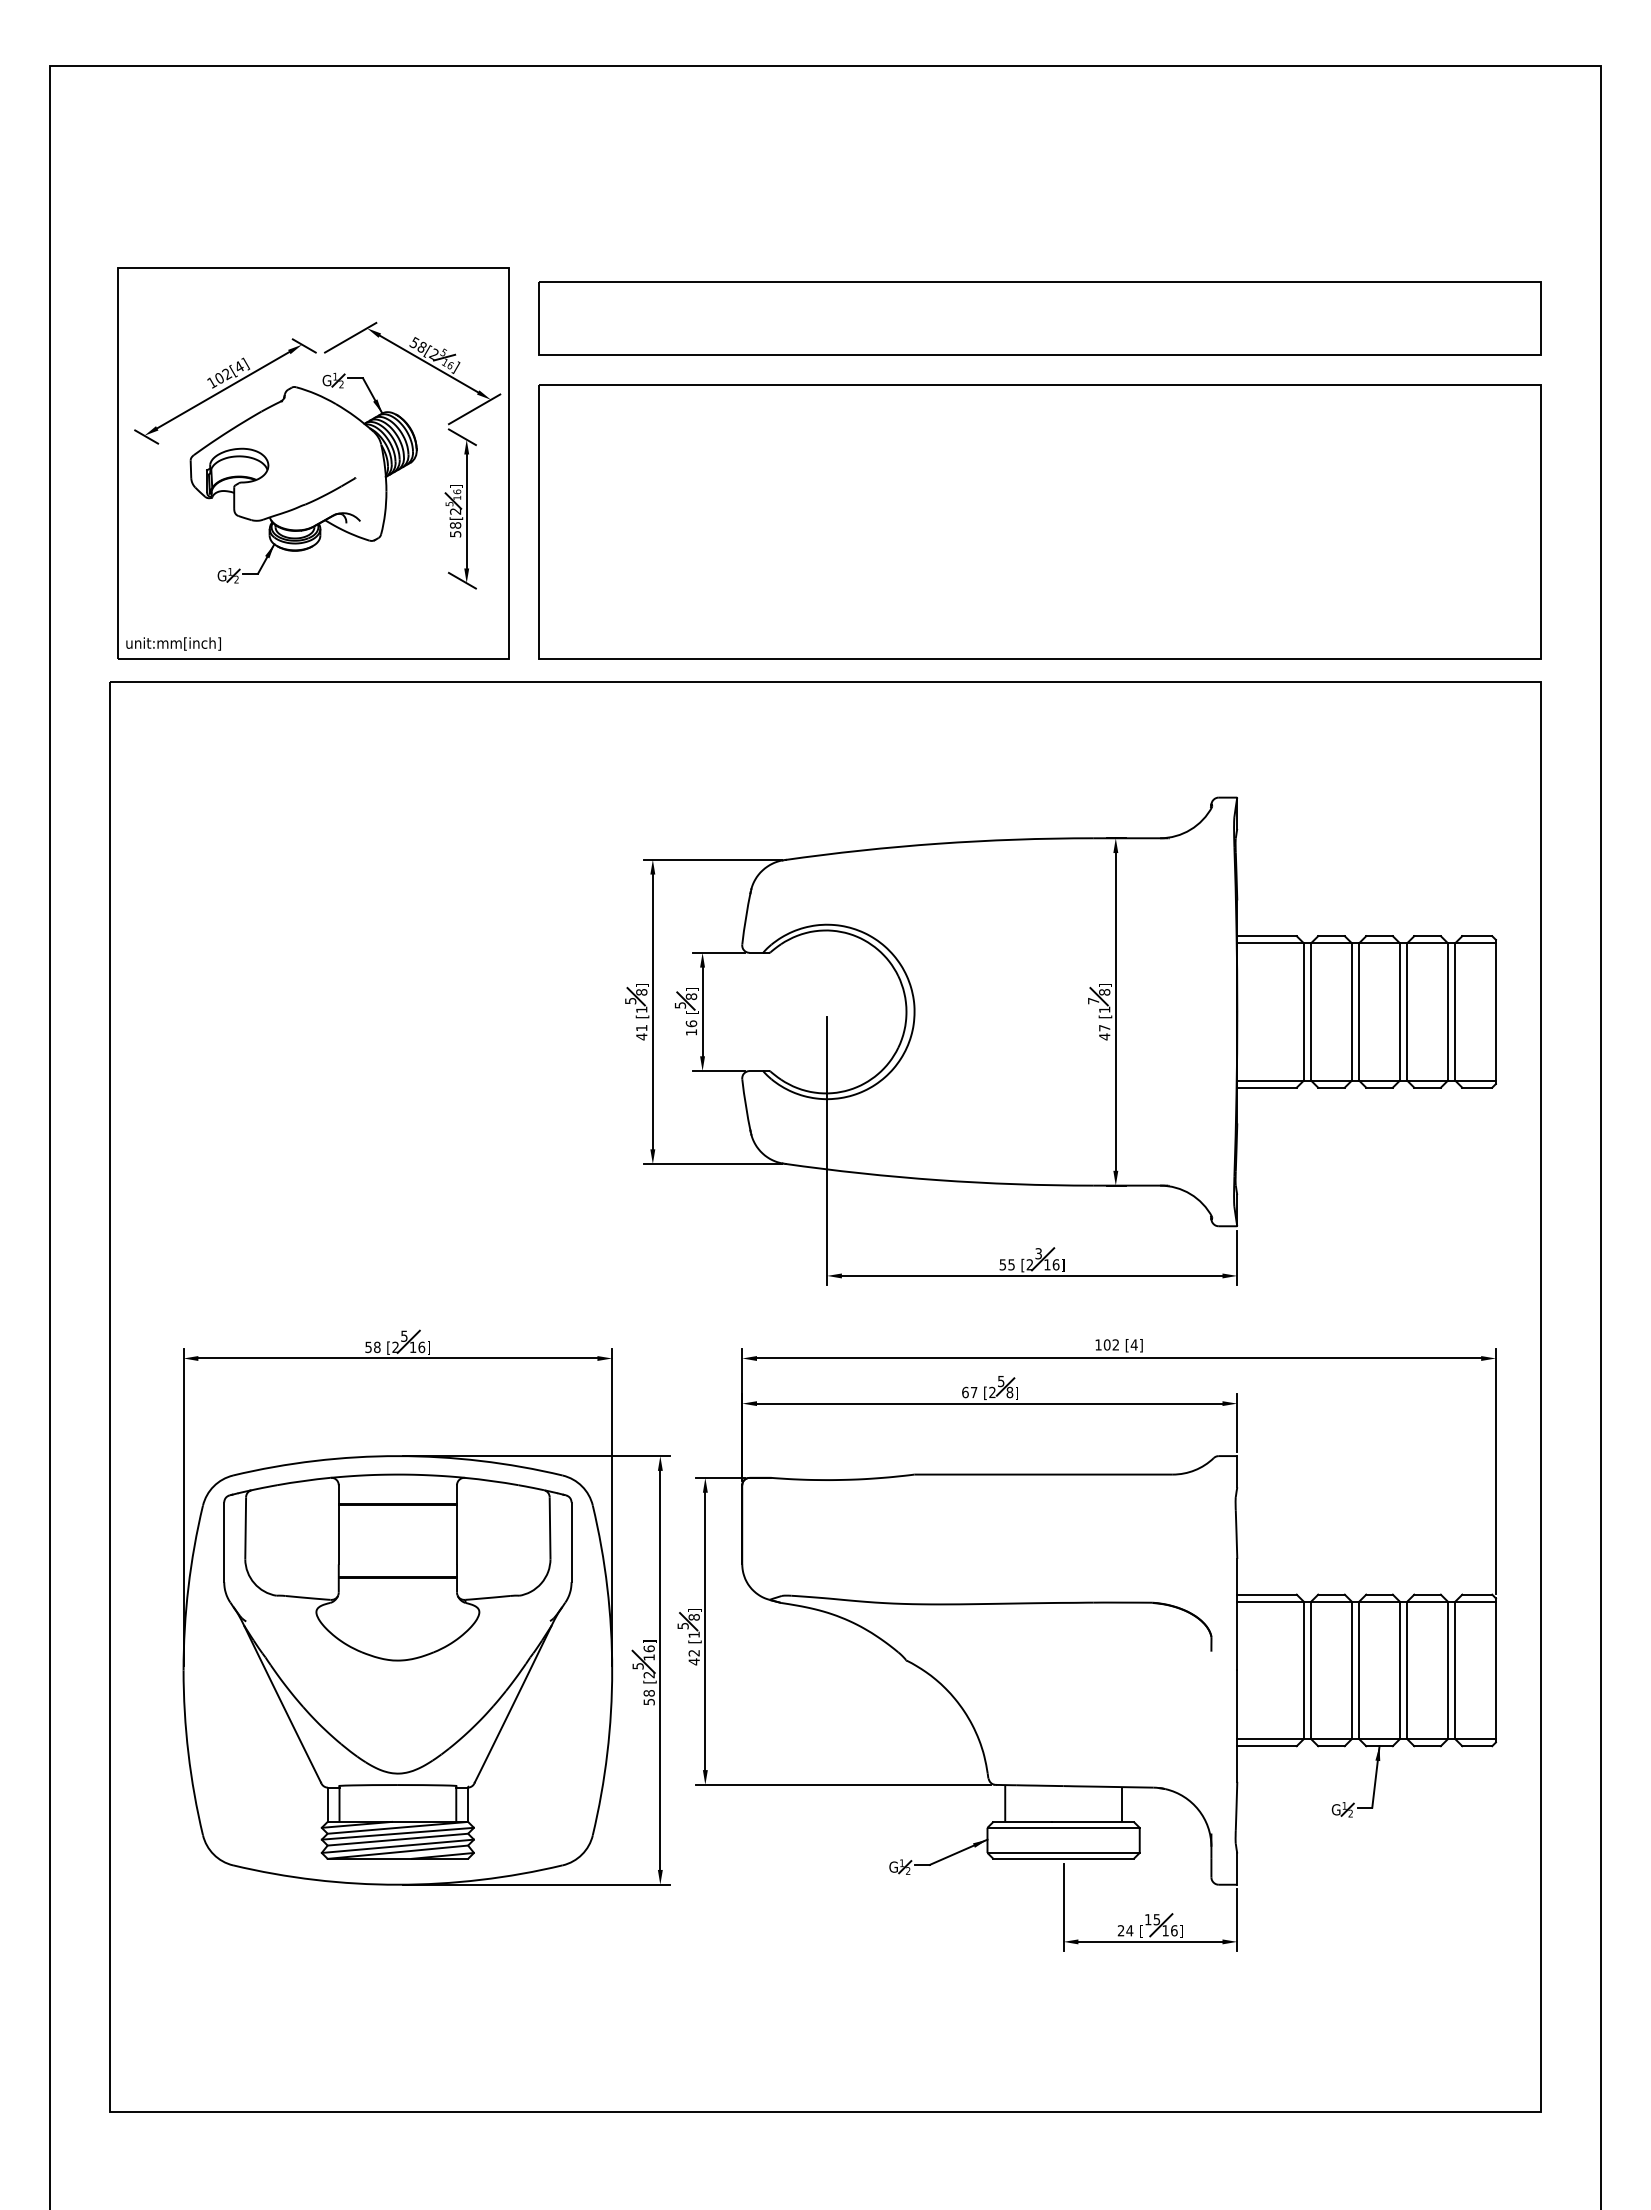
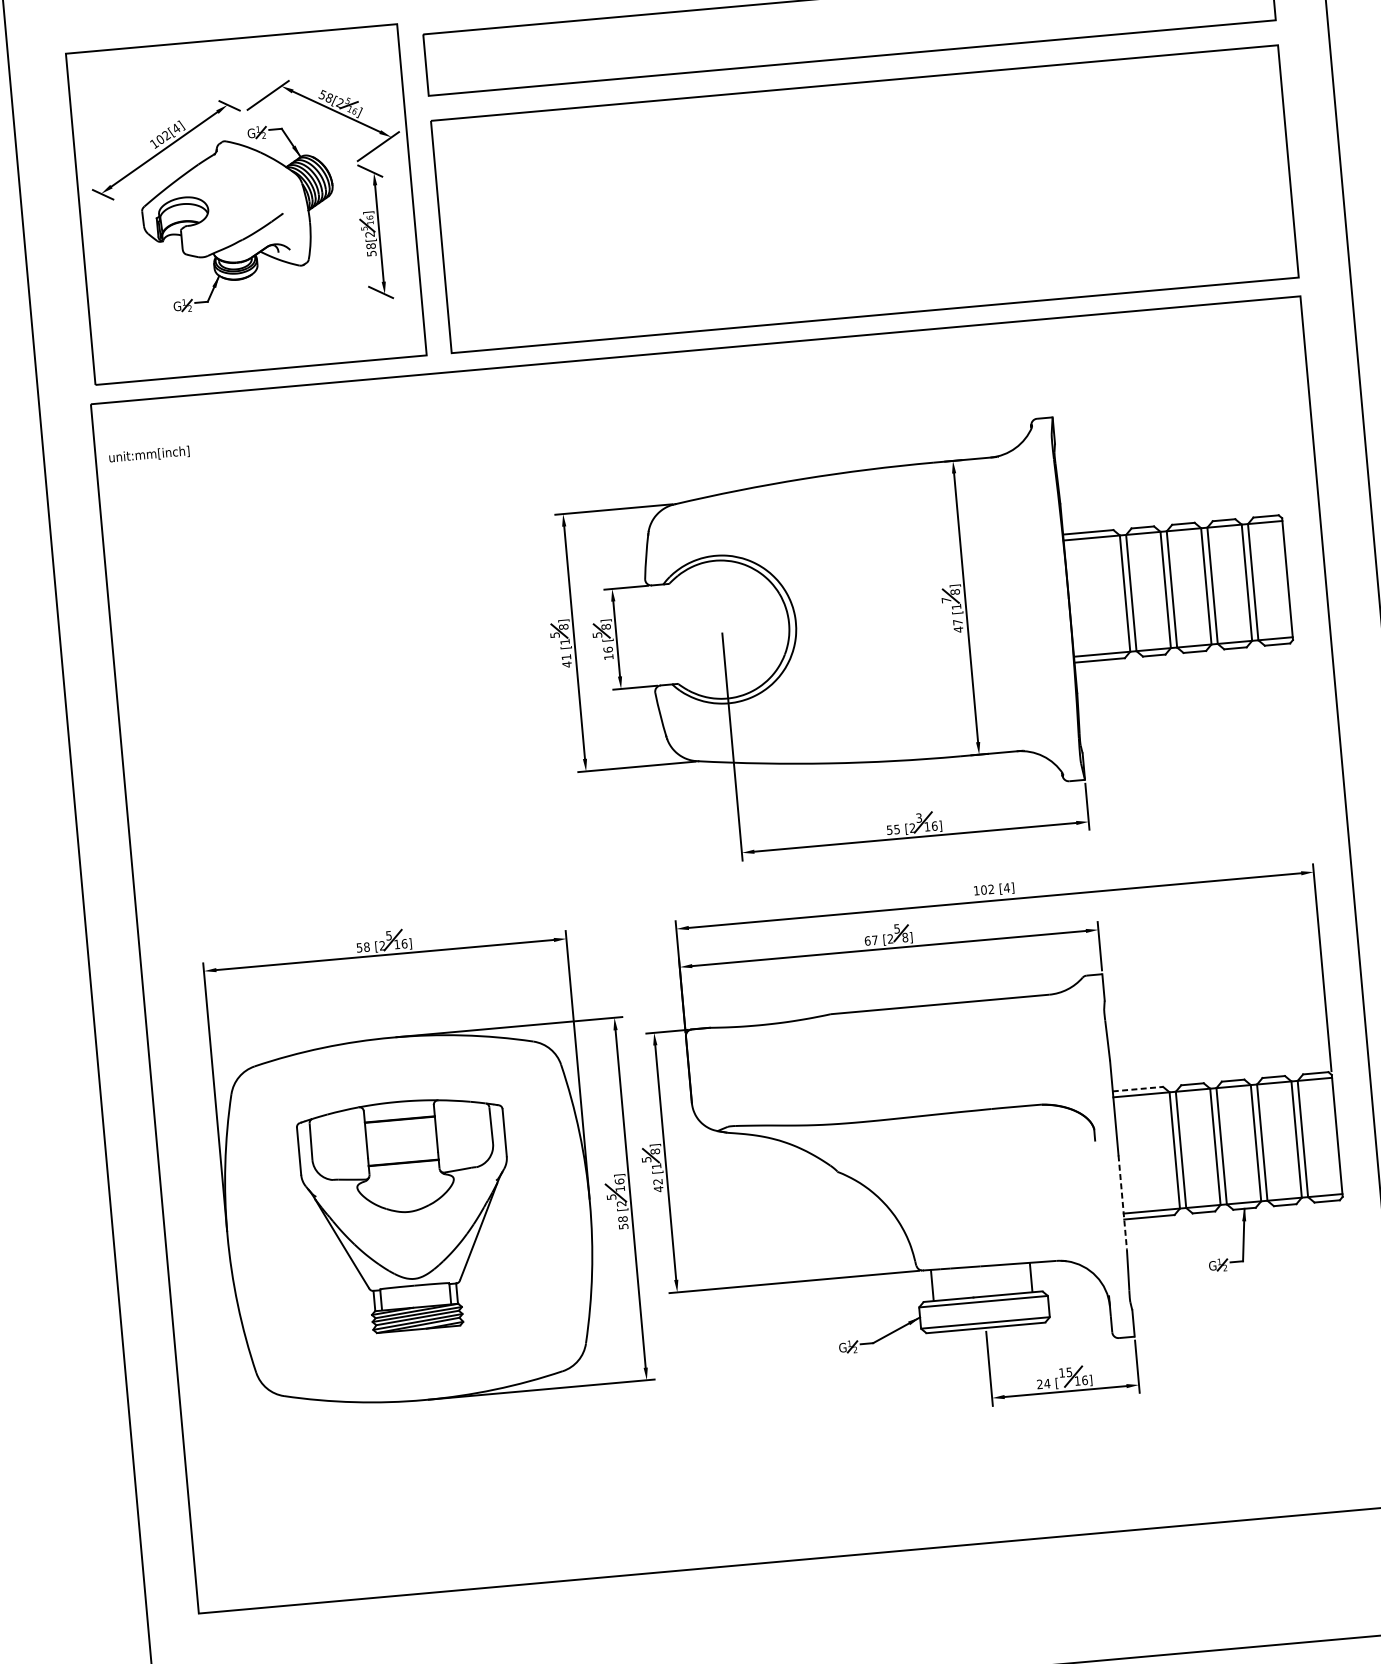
text: (173, 643) -> (149, 454), moved
line: (1267, 1594) -> (1138, 1088), solid -> dashed
part: (397, 1666) -> (408, 1215), size x0.7
line: (1237, 1726) -> (1122, 1202), solid -> dashed

